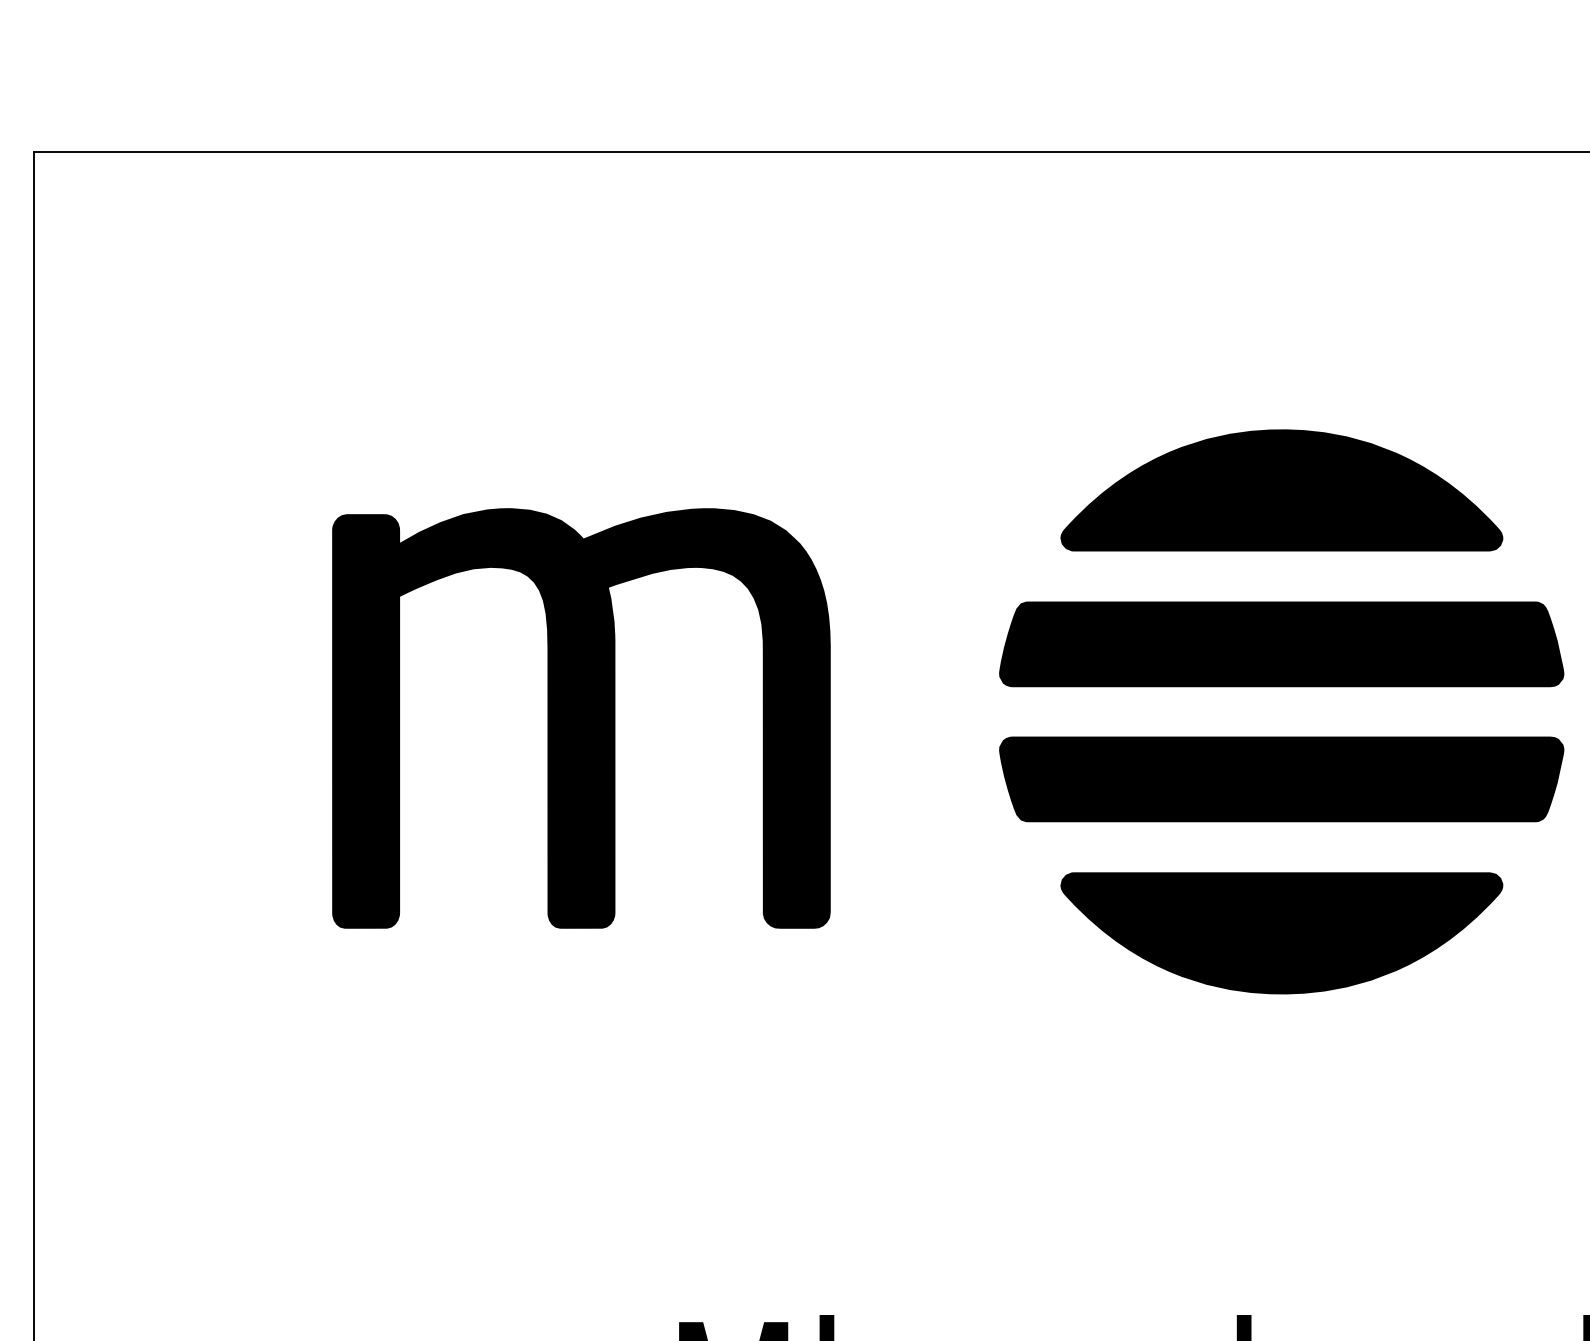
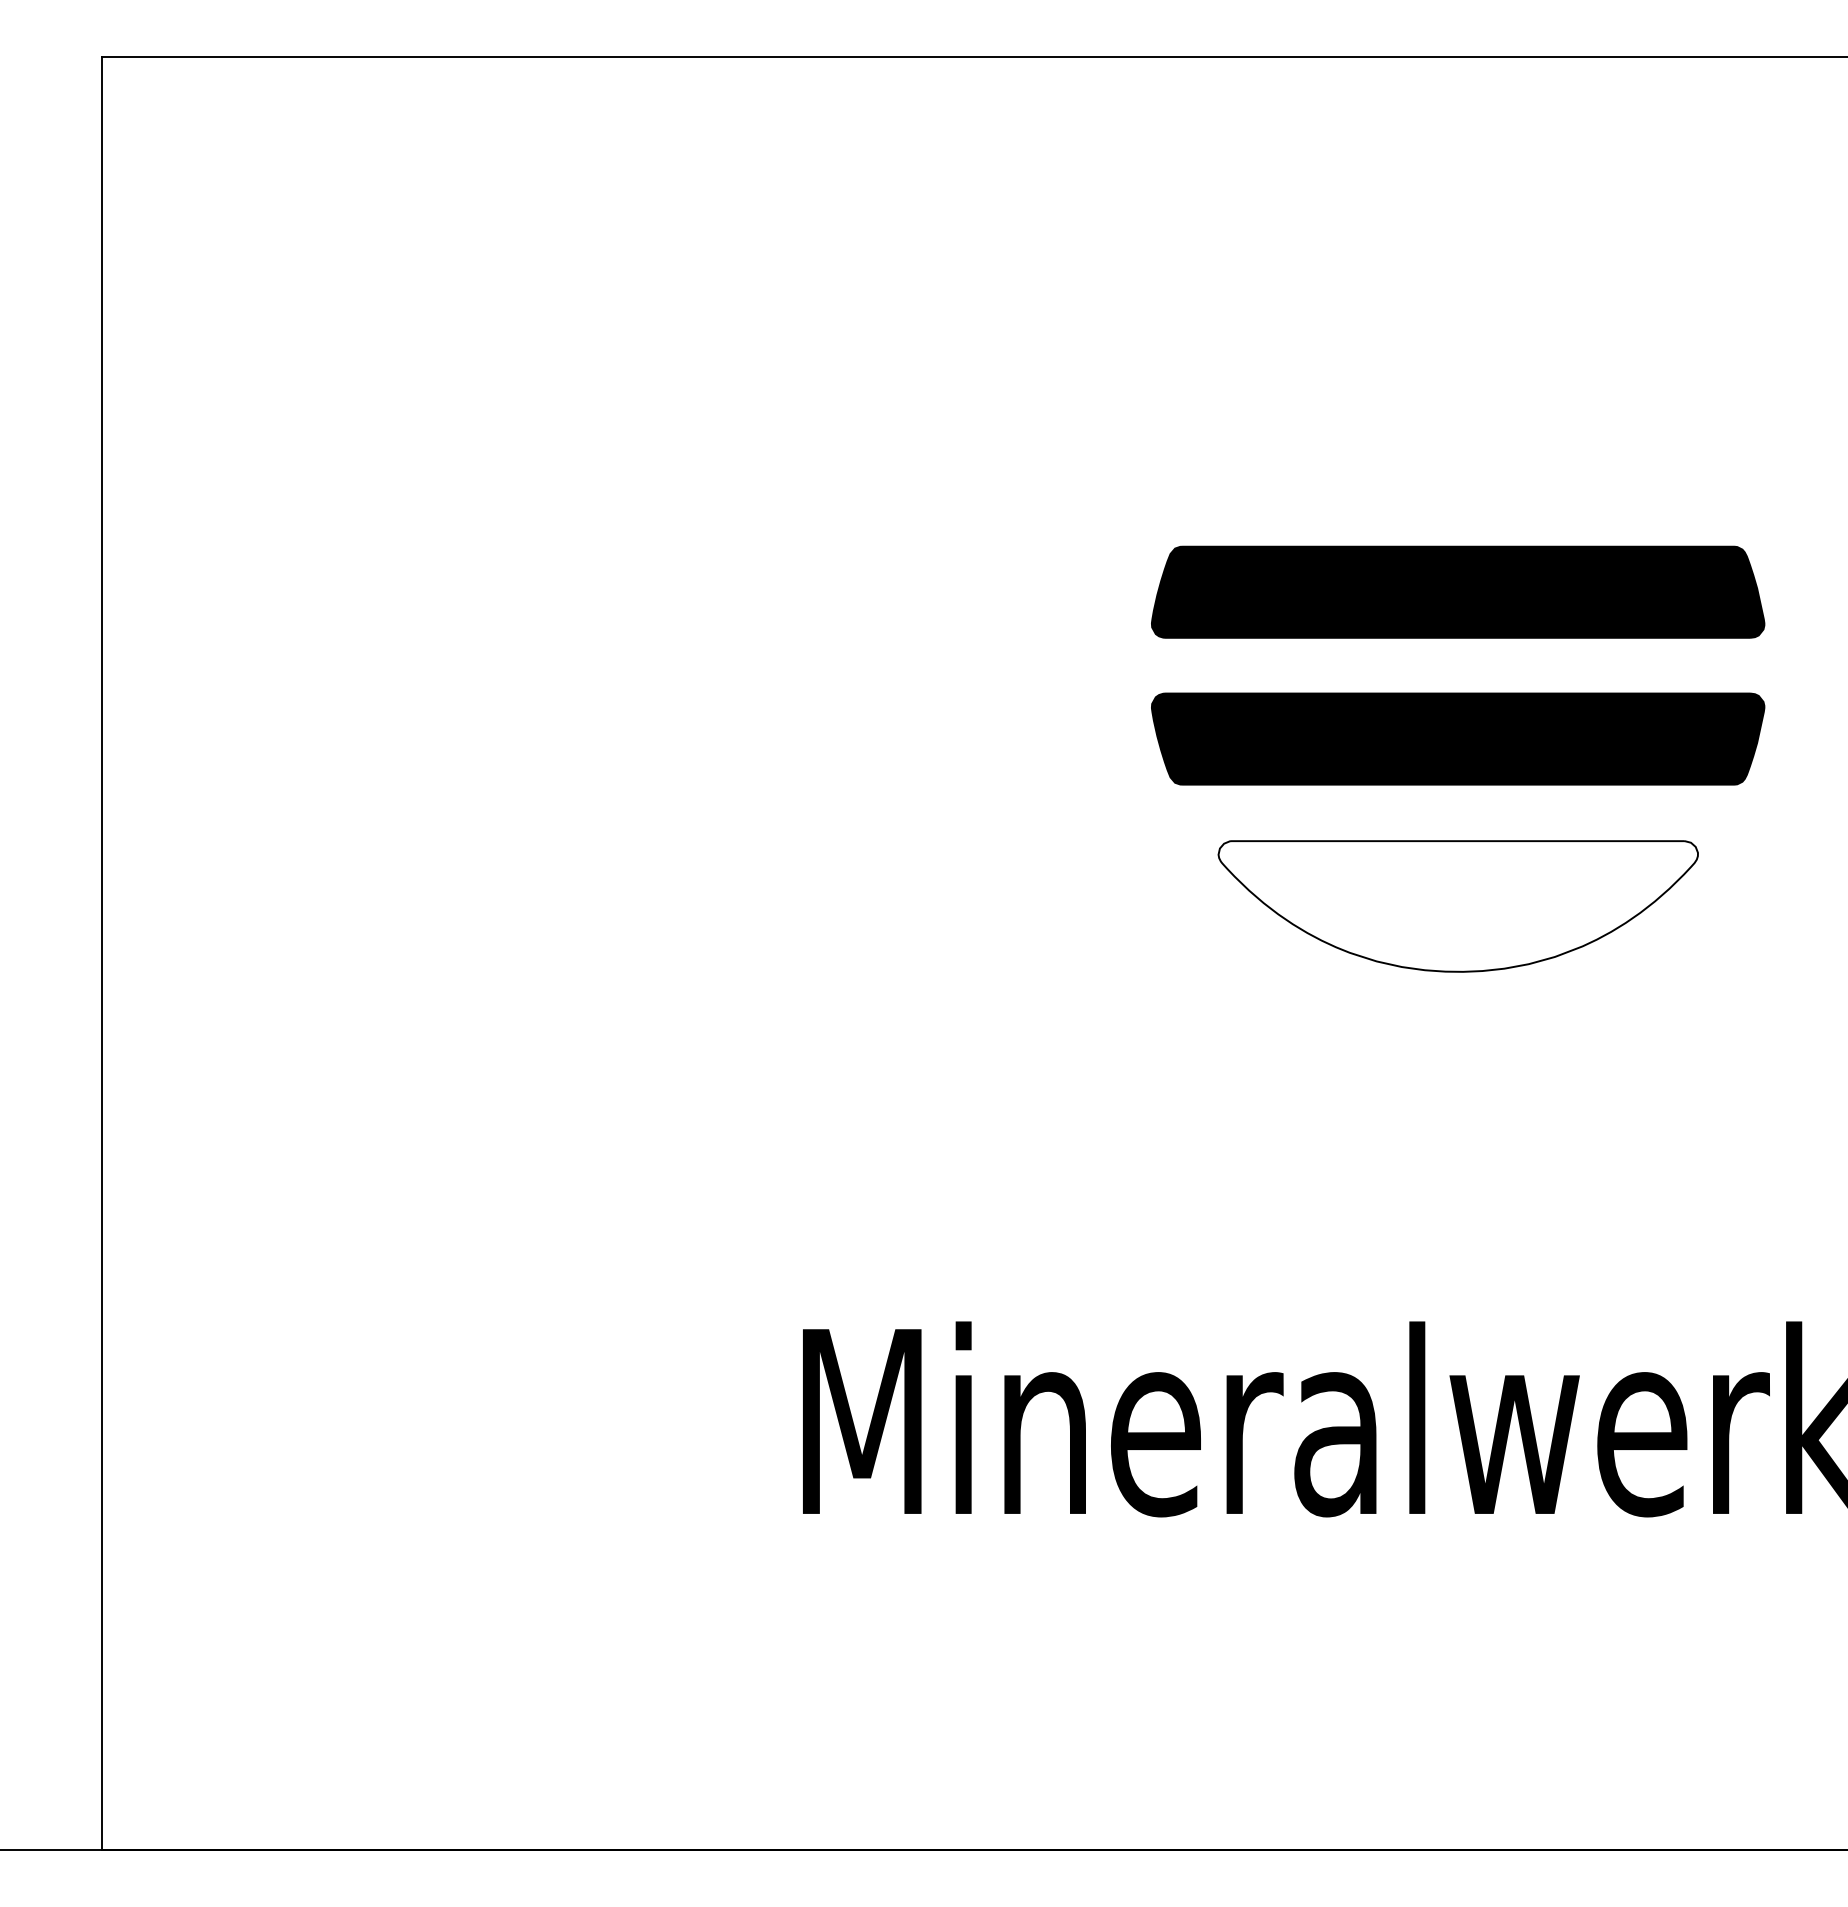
part: (1281, 490) -> (1457, 424), removed
part: (581, 718) -> (696, 672), removed
fill: (1282, 933) -> (1458, 906), removed

